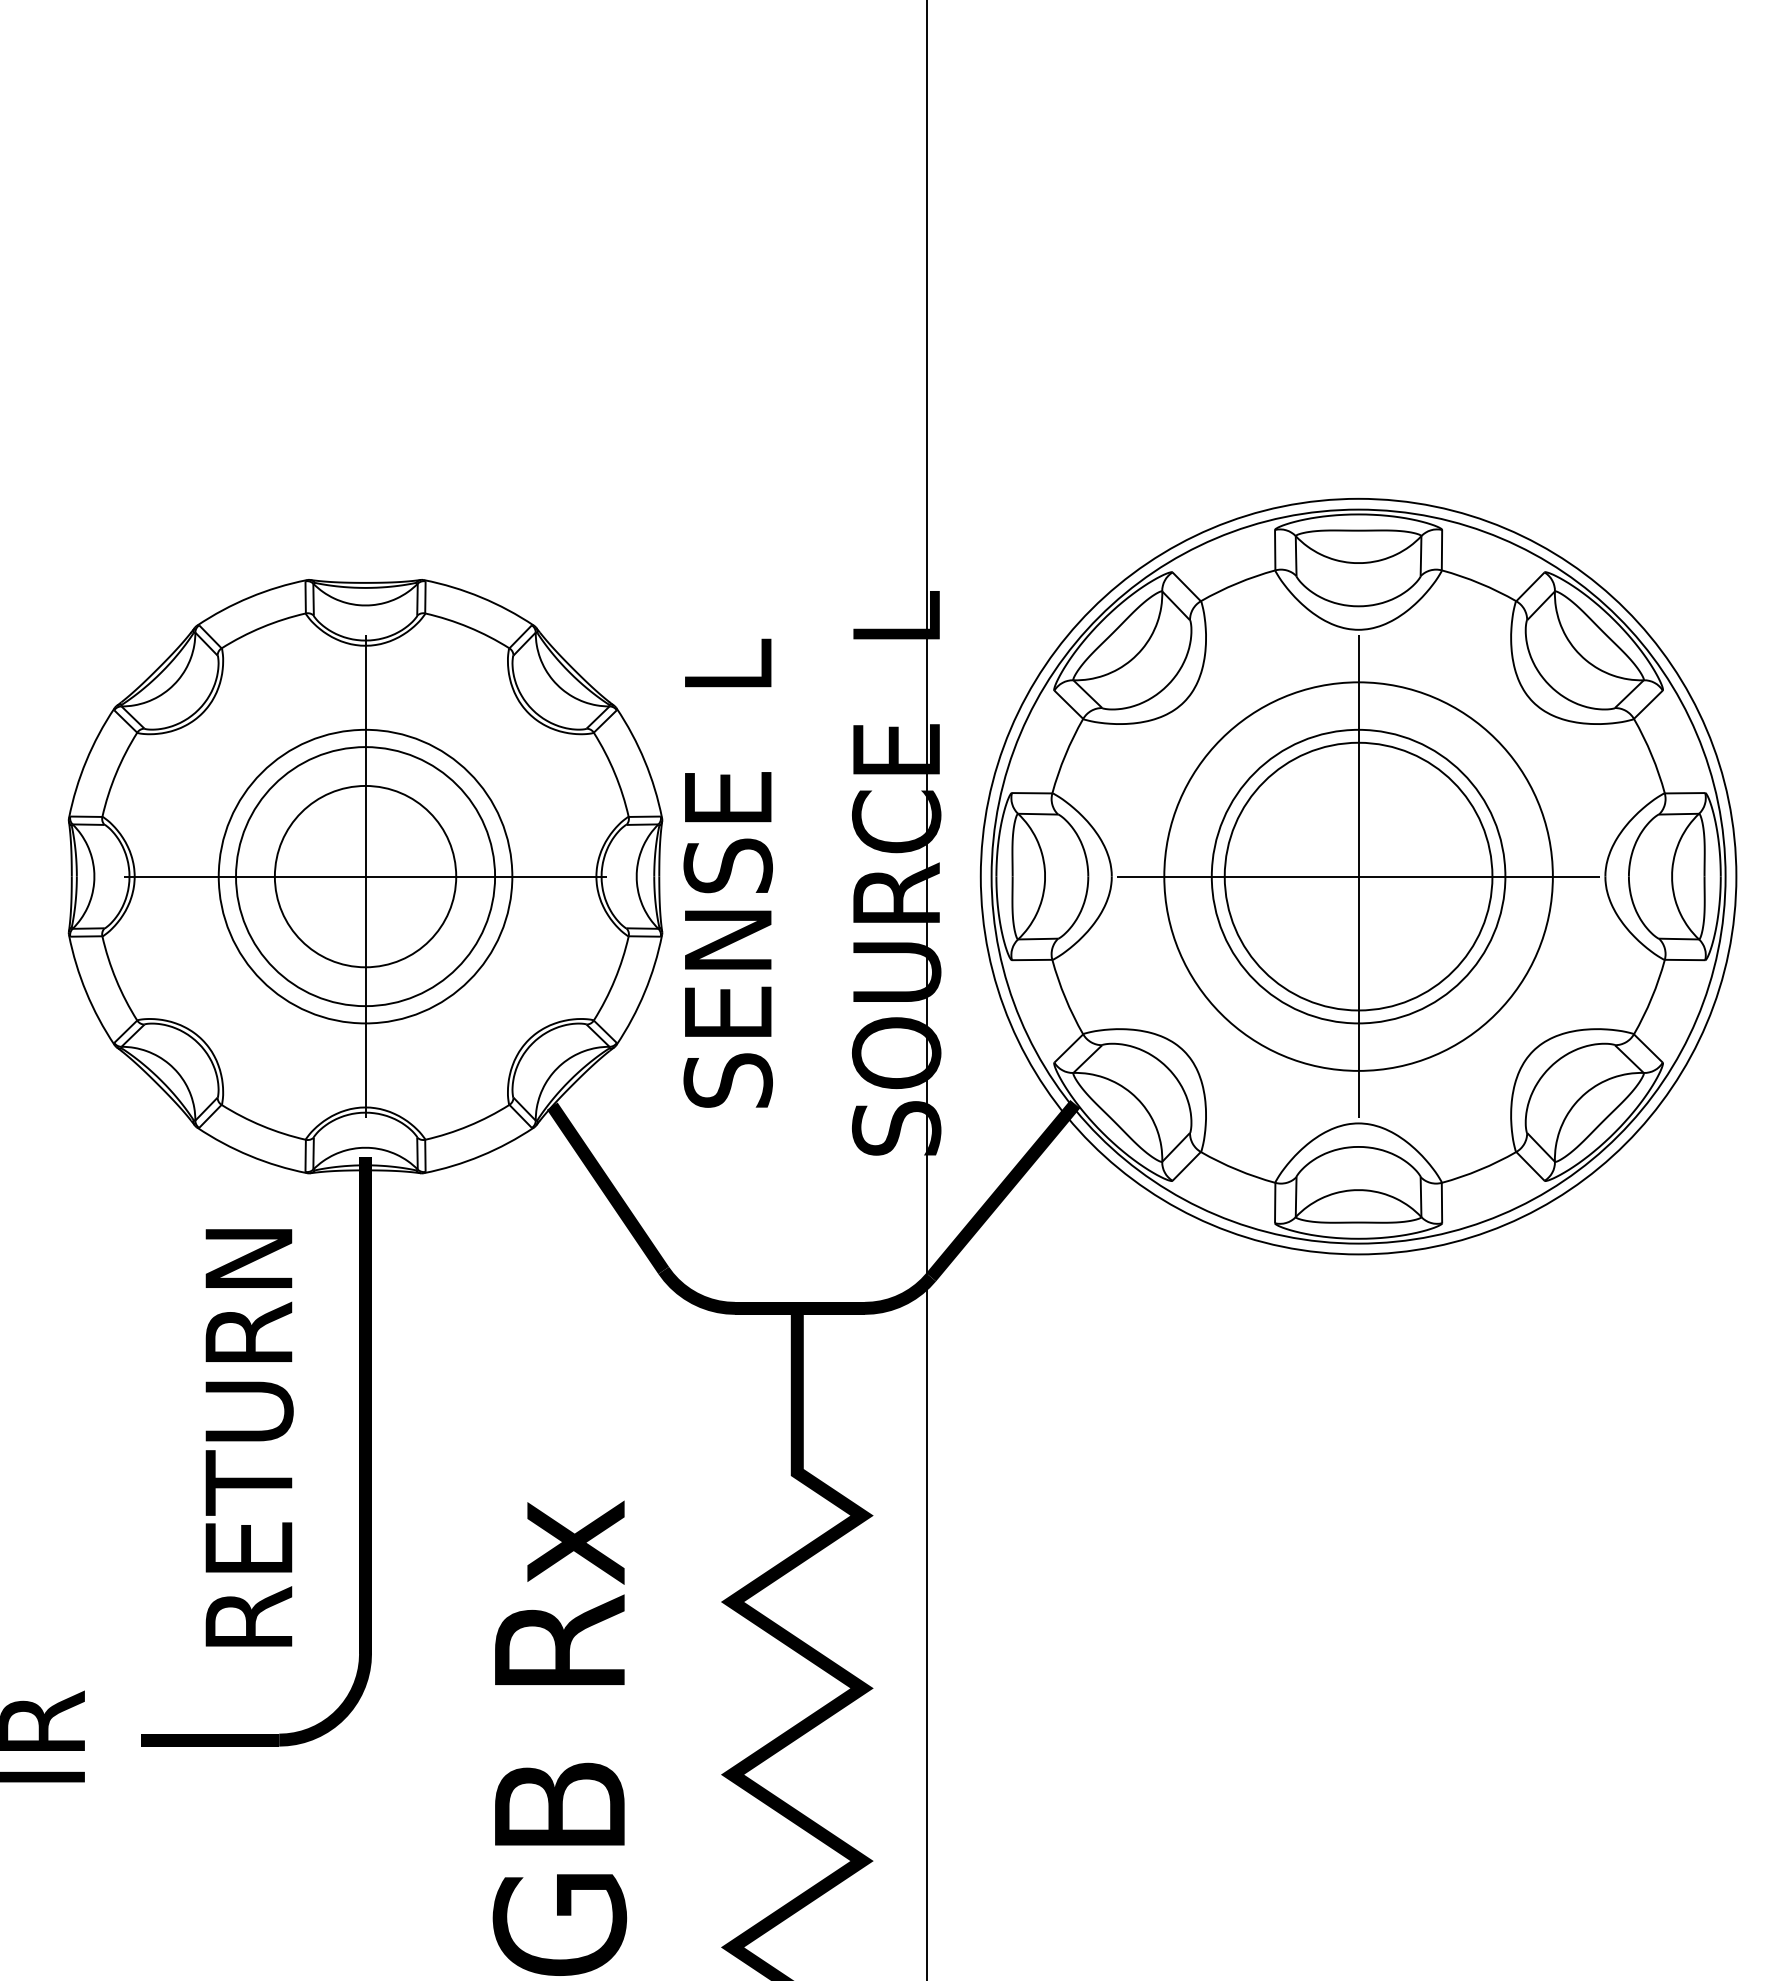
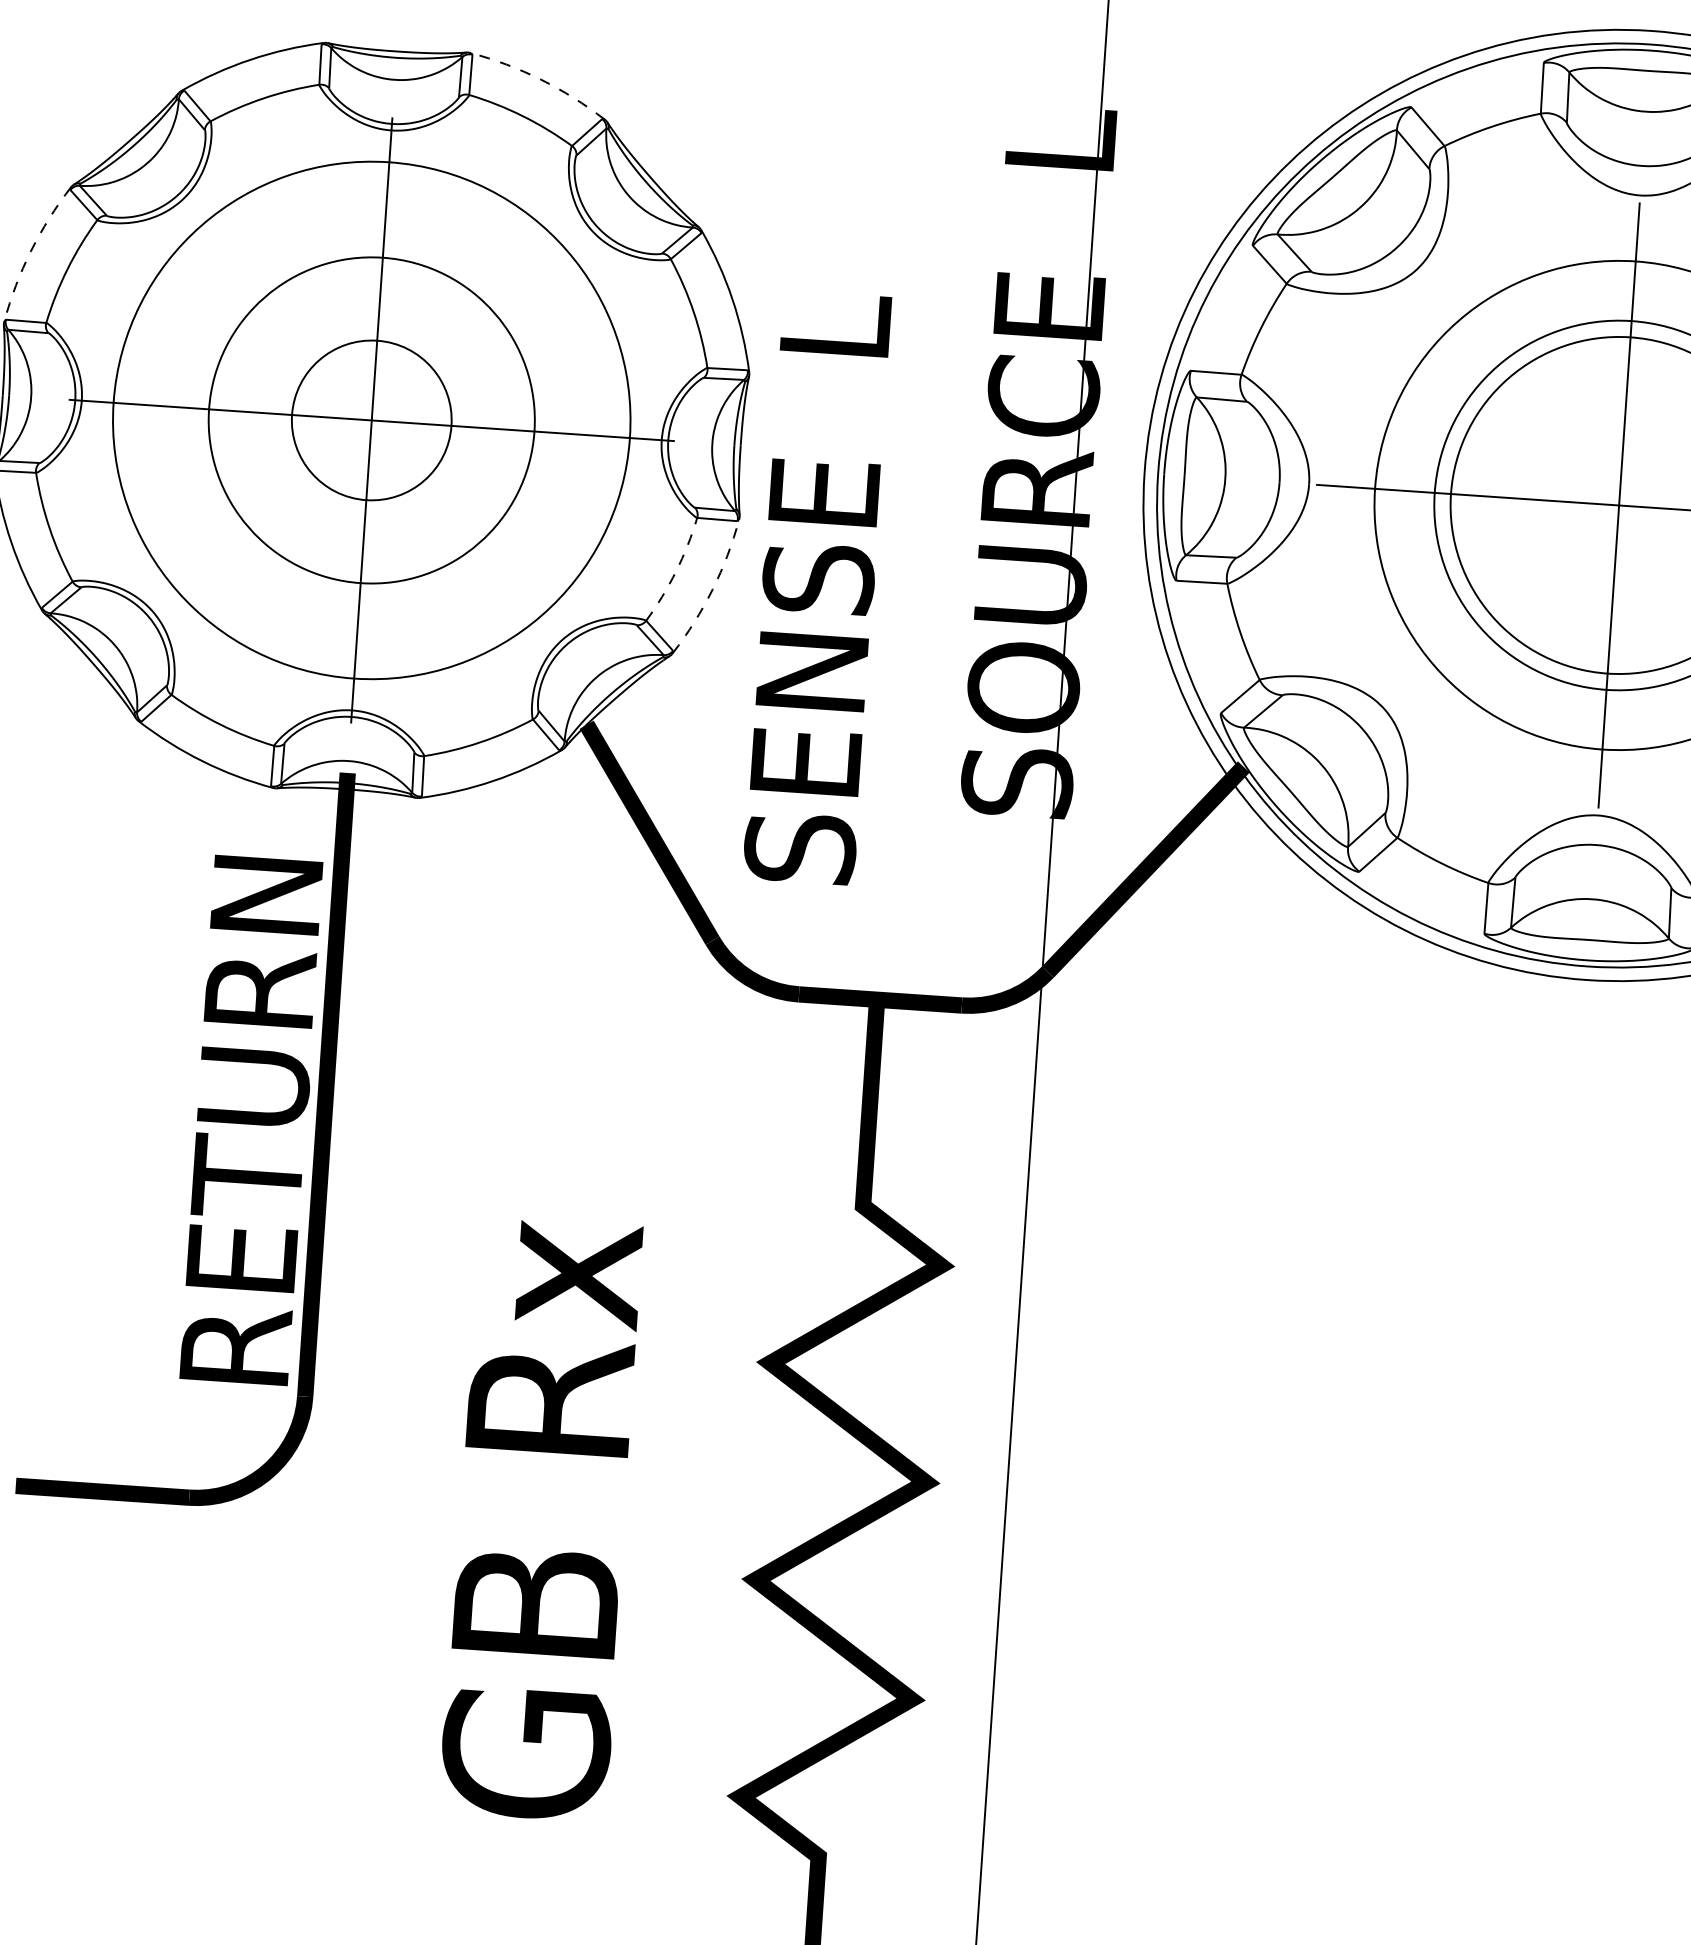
arc: (481, 597) -> (541, 79), solid -> dashed
arc: (86, 760) -> (31, 250), solid -> dashed
text: (727, 872) -> (817, 586), moved
circle: (365, 876) -> (371, 420), size x0.7
circle: (365, 876) -> (371, 420), size x1.4
arc: (614, 979) -> (675, 570), solid -> dashed
arc: (644, 992) -> (712, 589), solid -> dashed
text: (249, 1437) -> (252, 1120), moved

